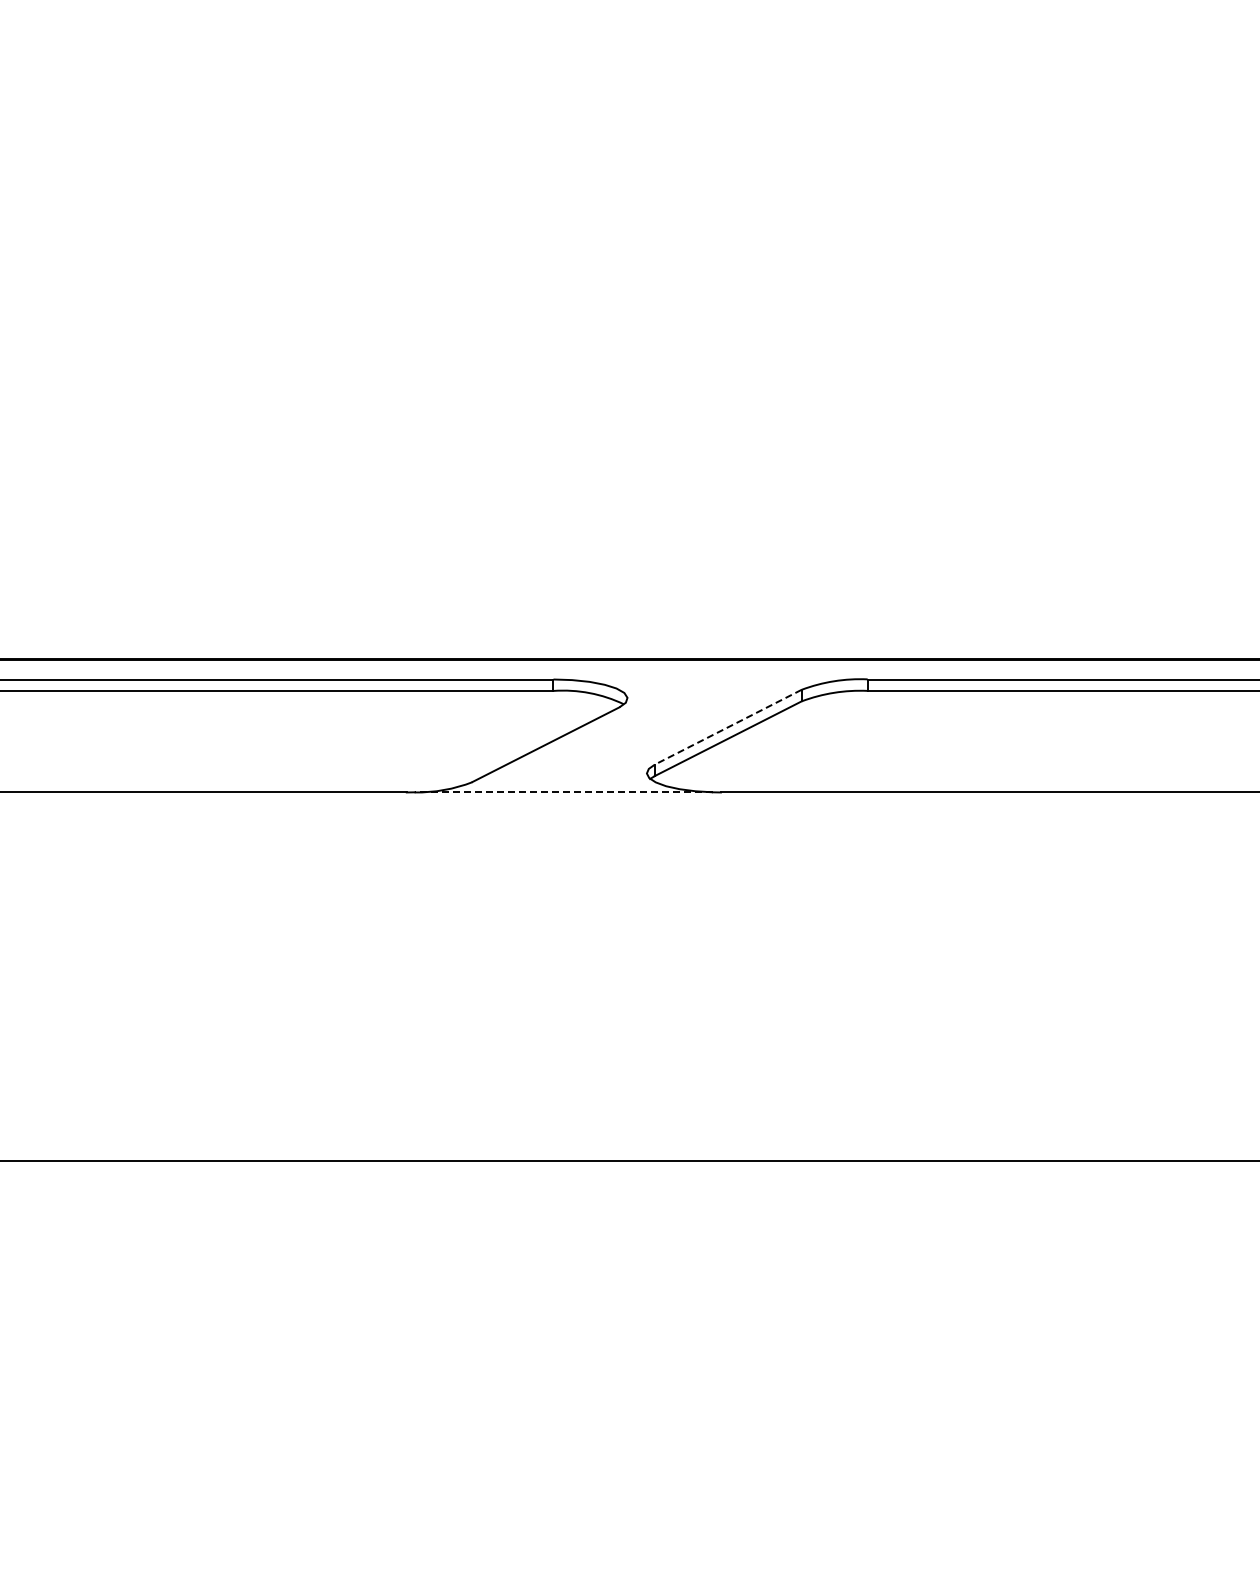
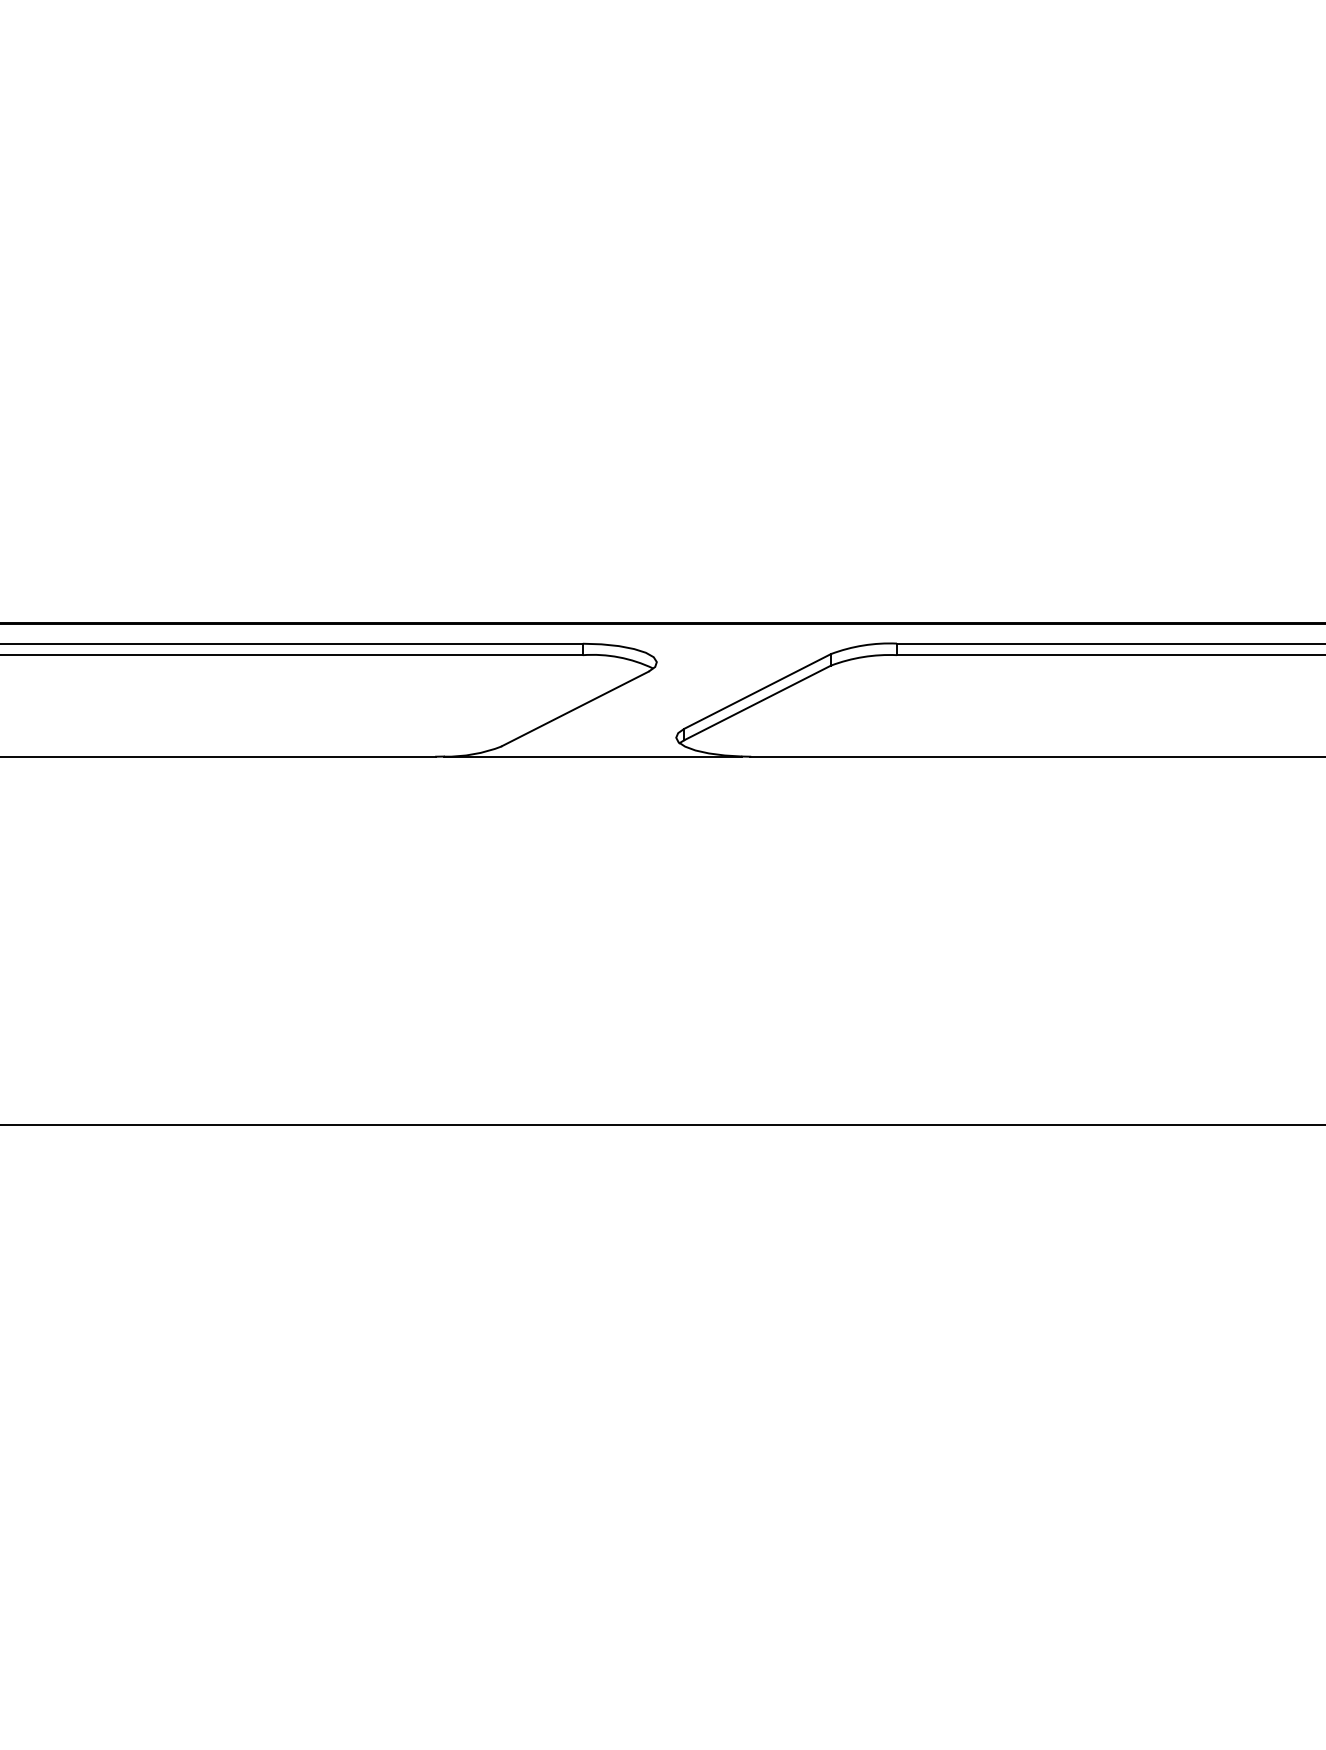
line: (728, 727) -> (757, 691), dashed -> solid
line: (563, 792) -> (592, 756), dashed -> solid

